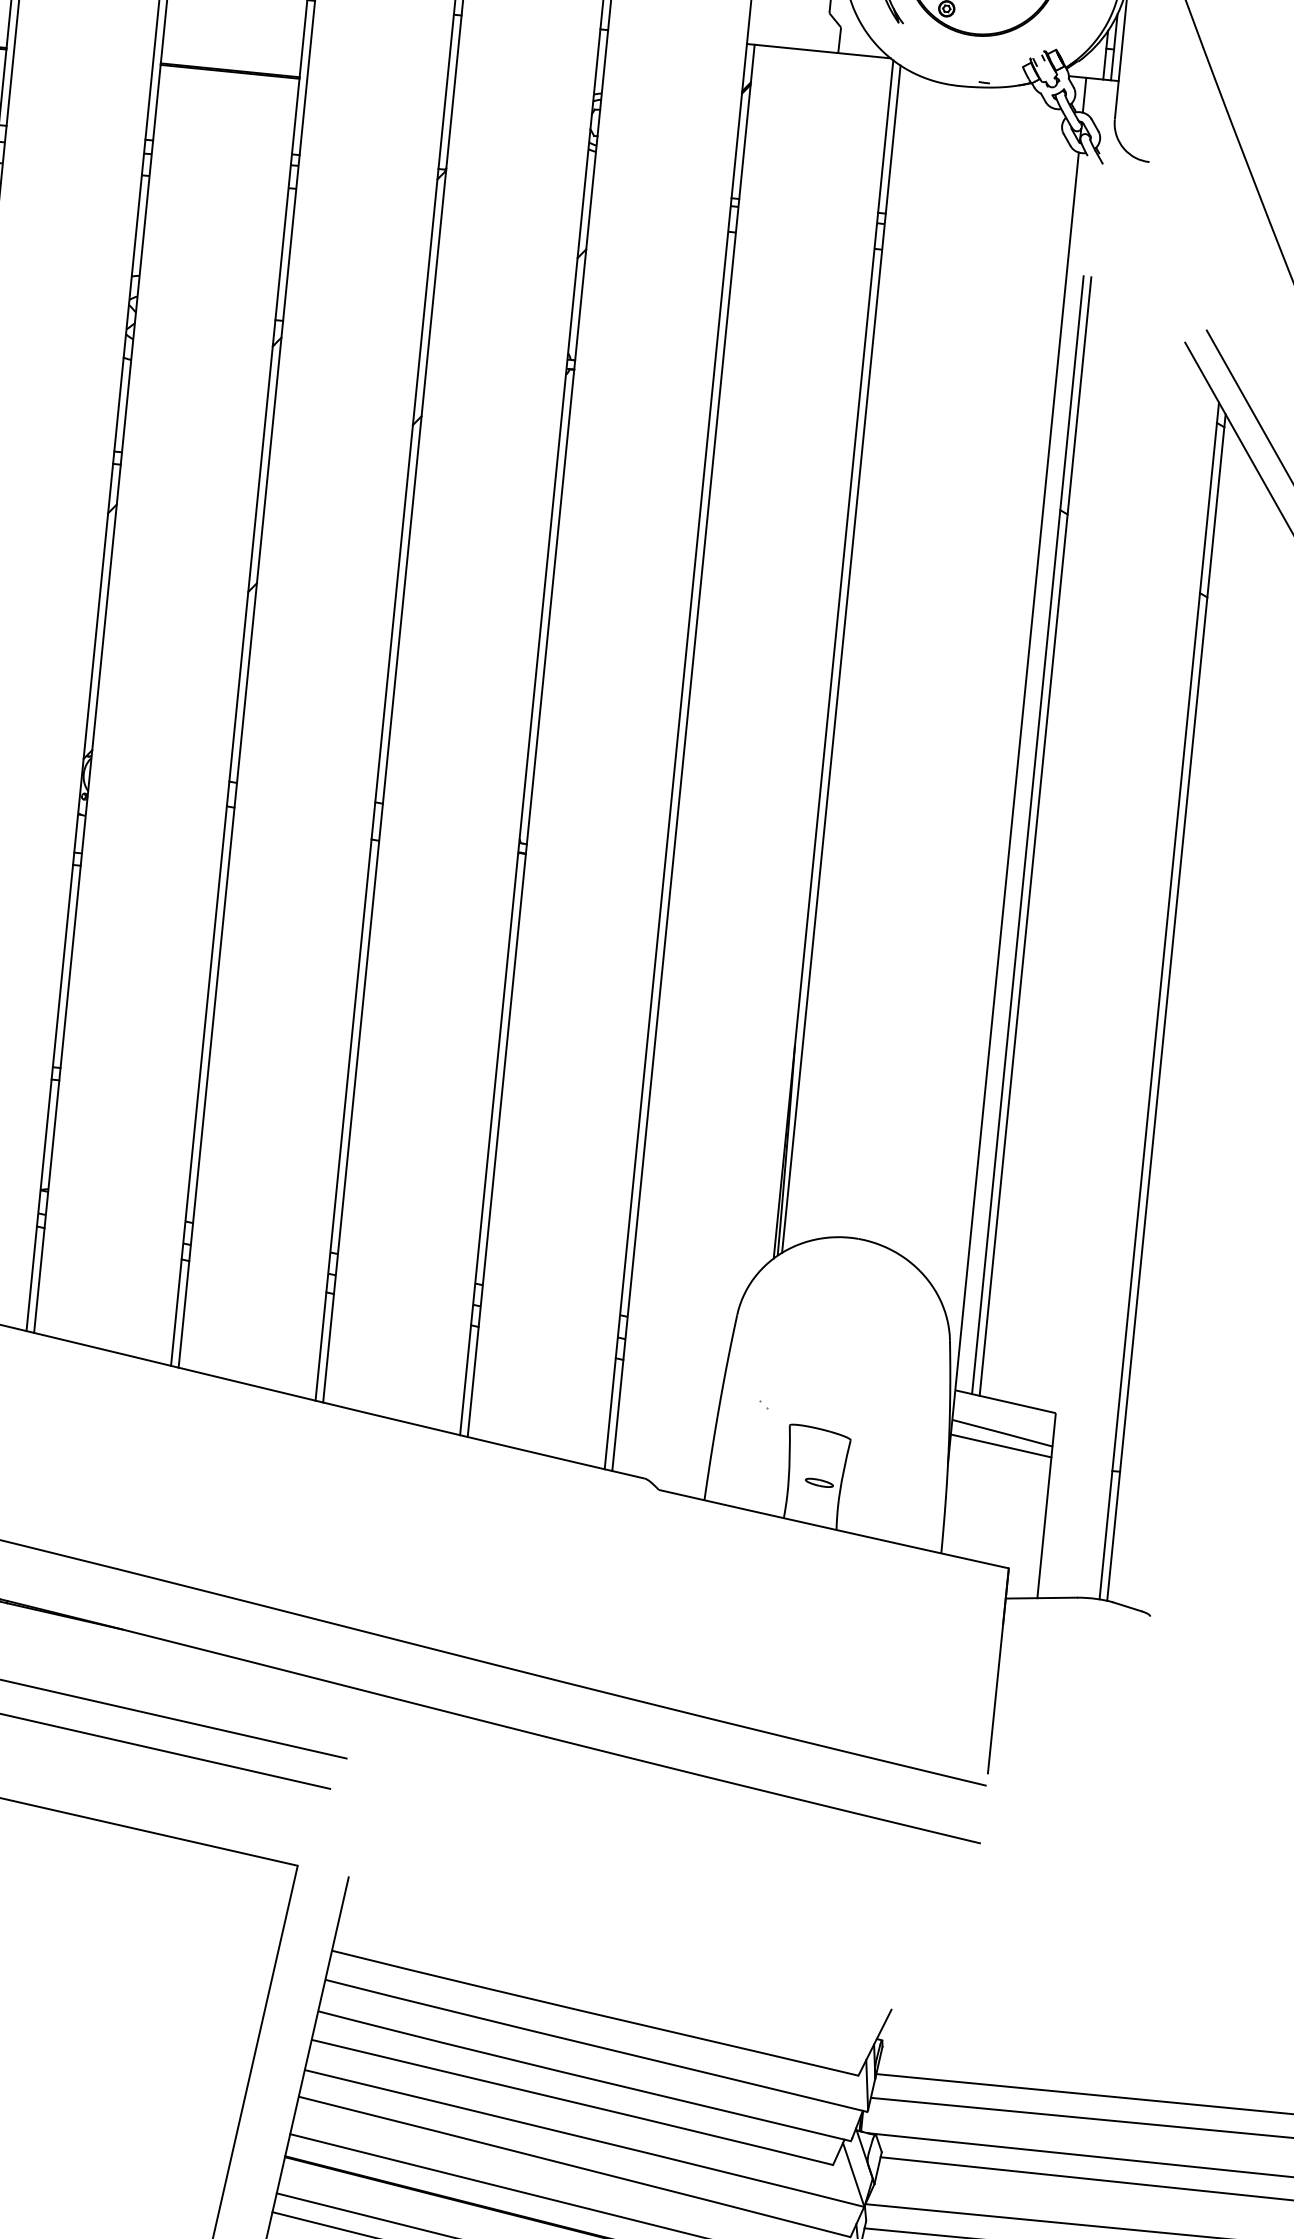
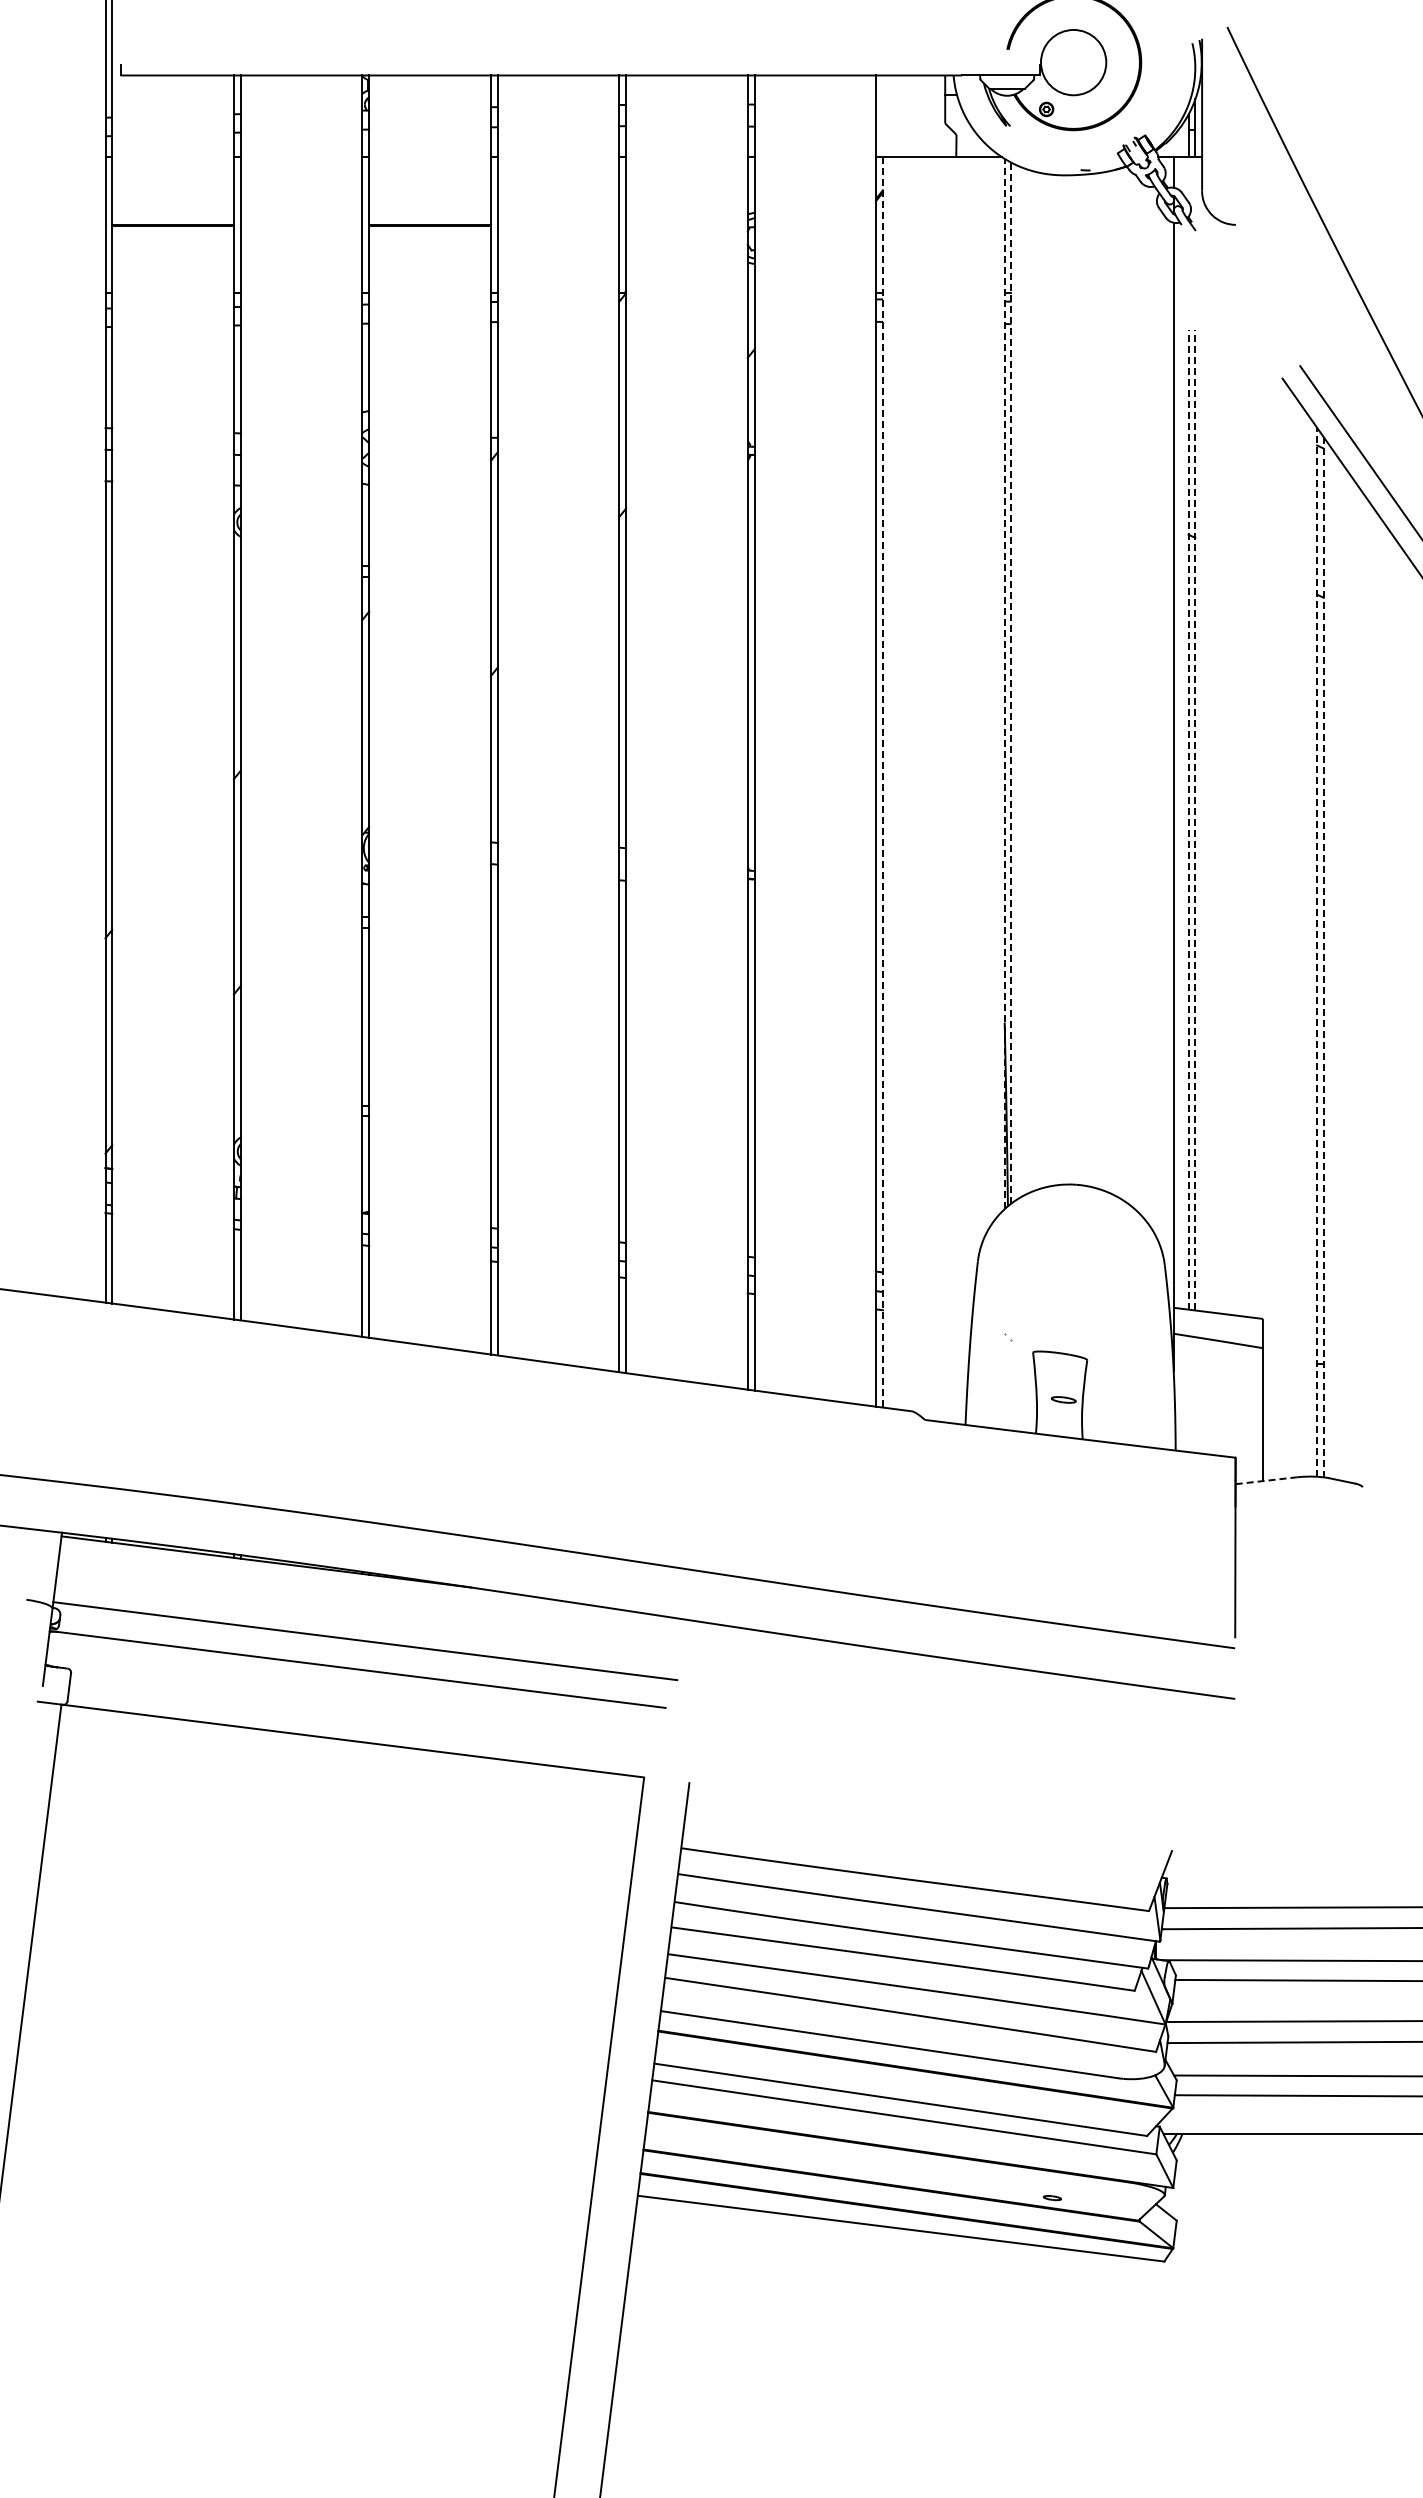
line: (833, 658) -> (1004, 683), solid -> dashed
line: (841, 658) -> (1011, 682), solid -> dashed
line: (684, 758) -> (883, 782), solid -> dashed
line: (1027, 834) -> (1188, 819), solid -> dashed
line: (1035, 835) -> (1195, 819), solid -> dashed
line: (1159, 1001) -> (1317, 952), solid -> dashed
line: (1166, 1007) -> (1323, 957), solid -> dashed
line: (1000, 1445) -> (1217, 1351), removed
line: (1040, 1597) -> (1265, 1480), solid -> dashed

